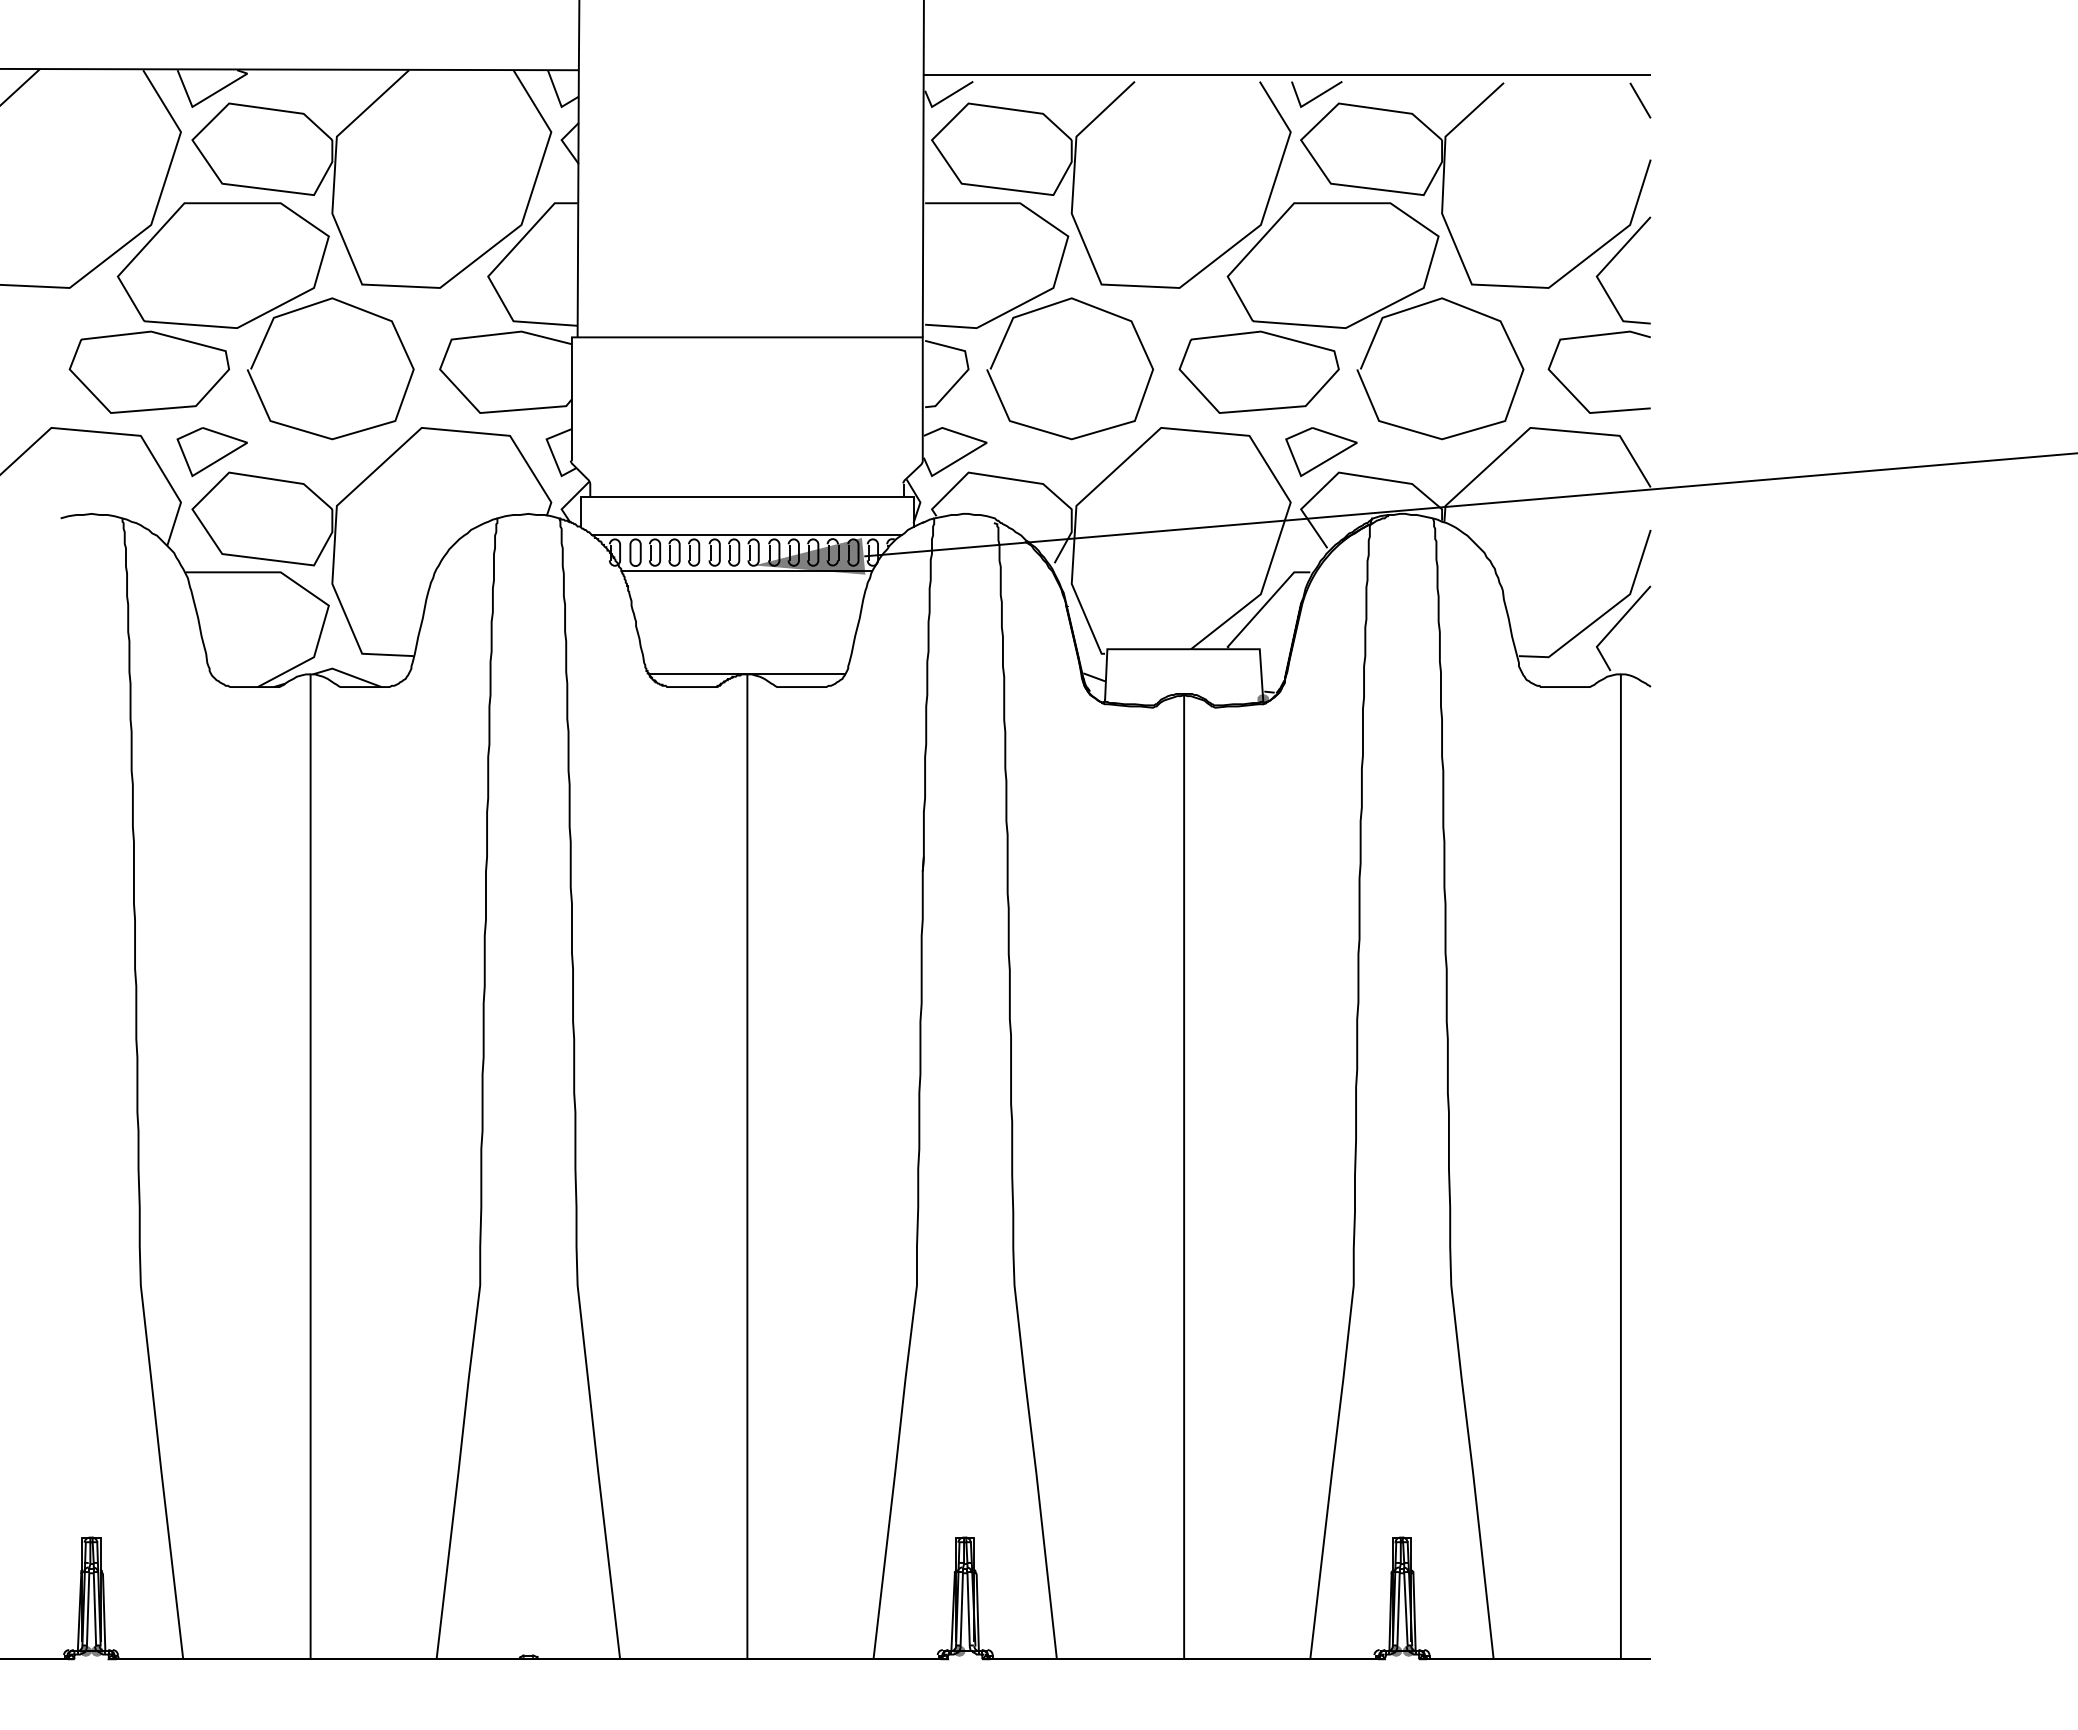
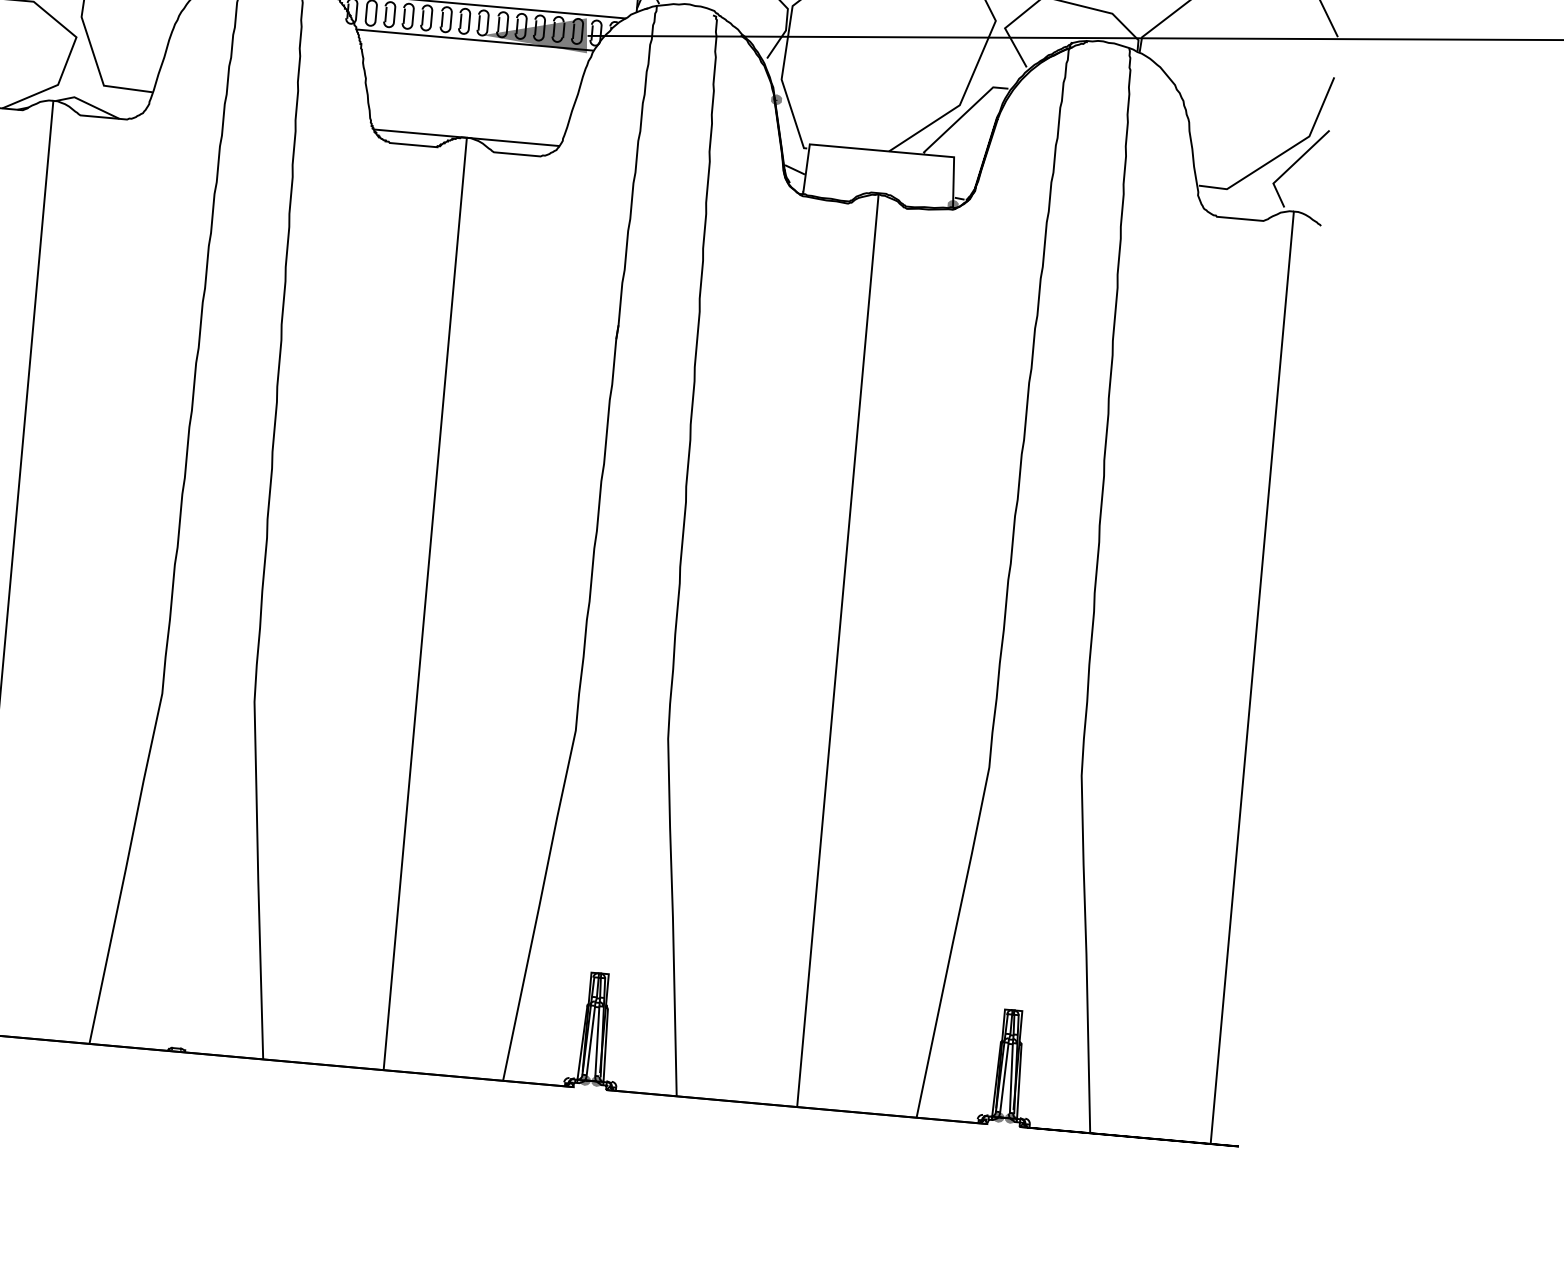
fill: (1068, 605) -> (776, 99), added
fill: (971, 1650) -> (596, 1080), added

